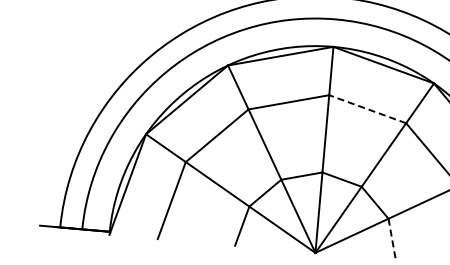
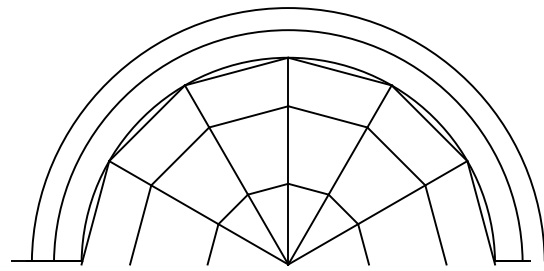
line: (367, 108) -> (327, 116), dashed -> solid
line: (392, 239) -> (363, 244), dashed -> solid

